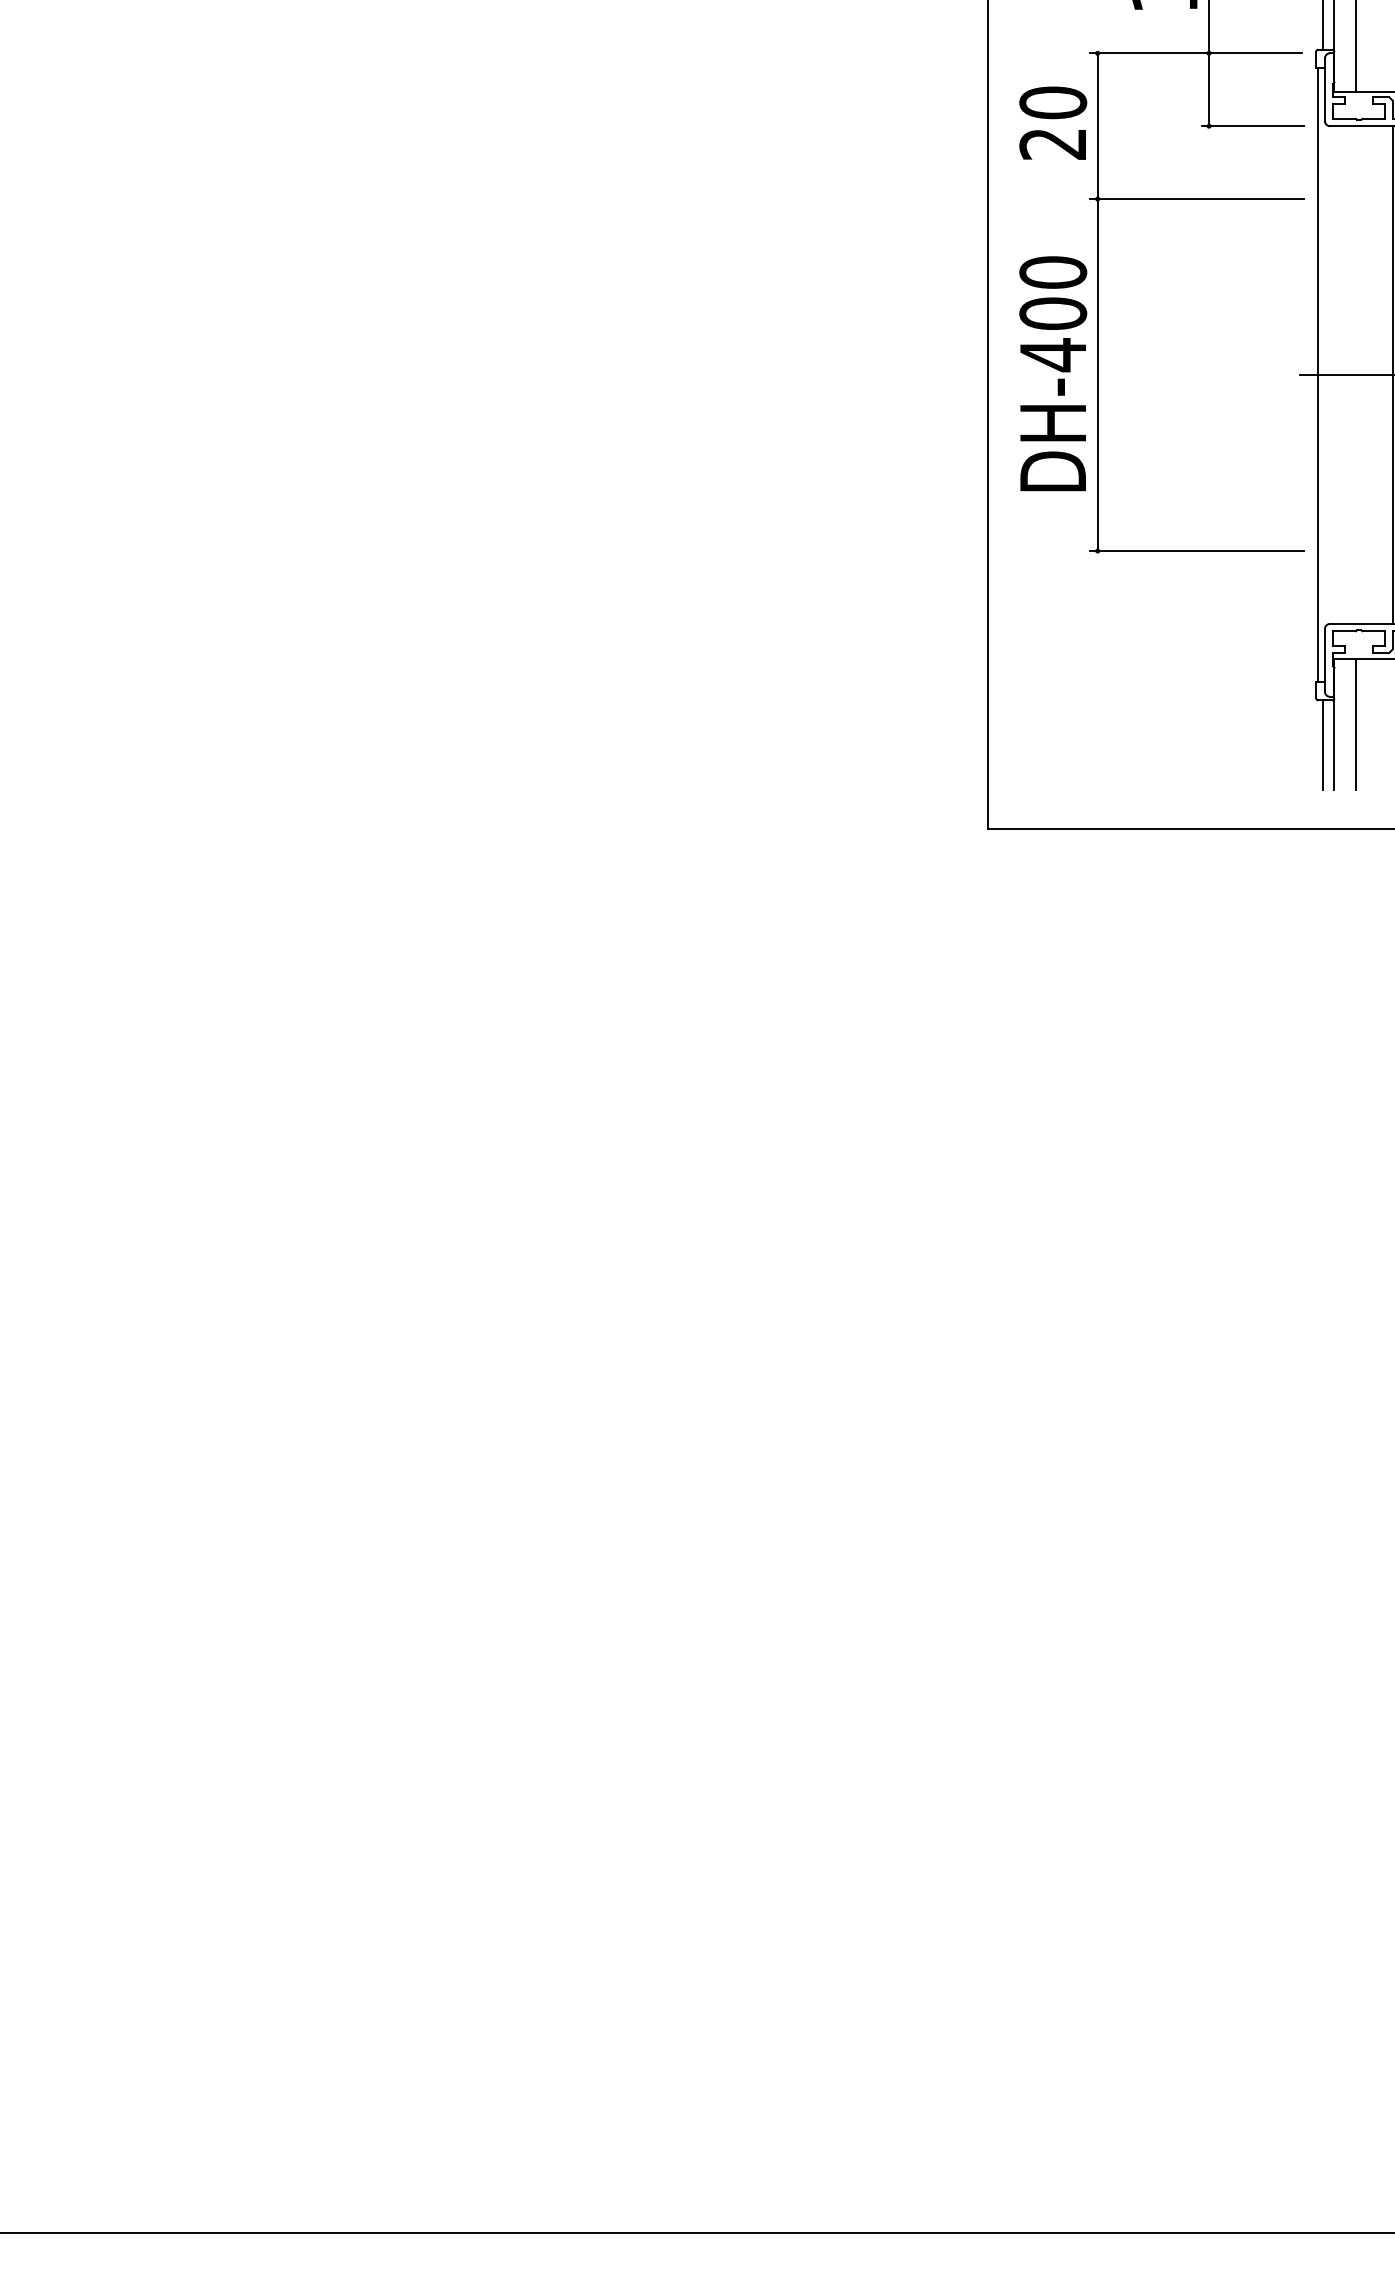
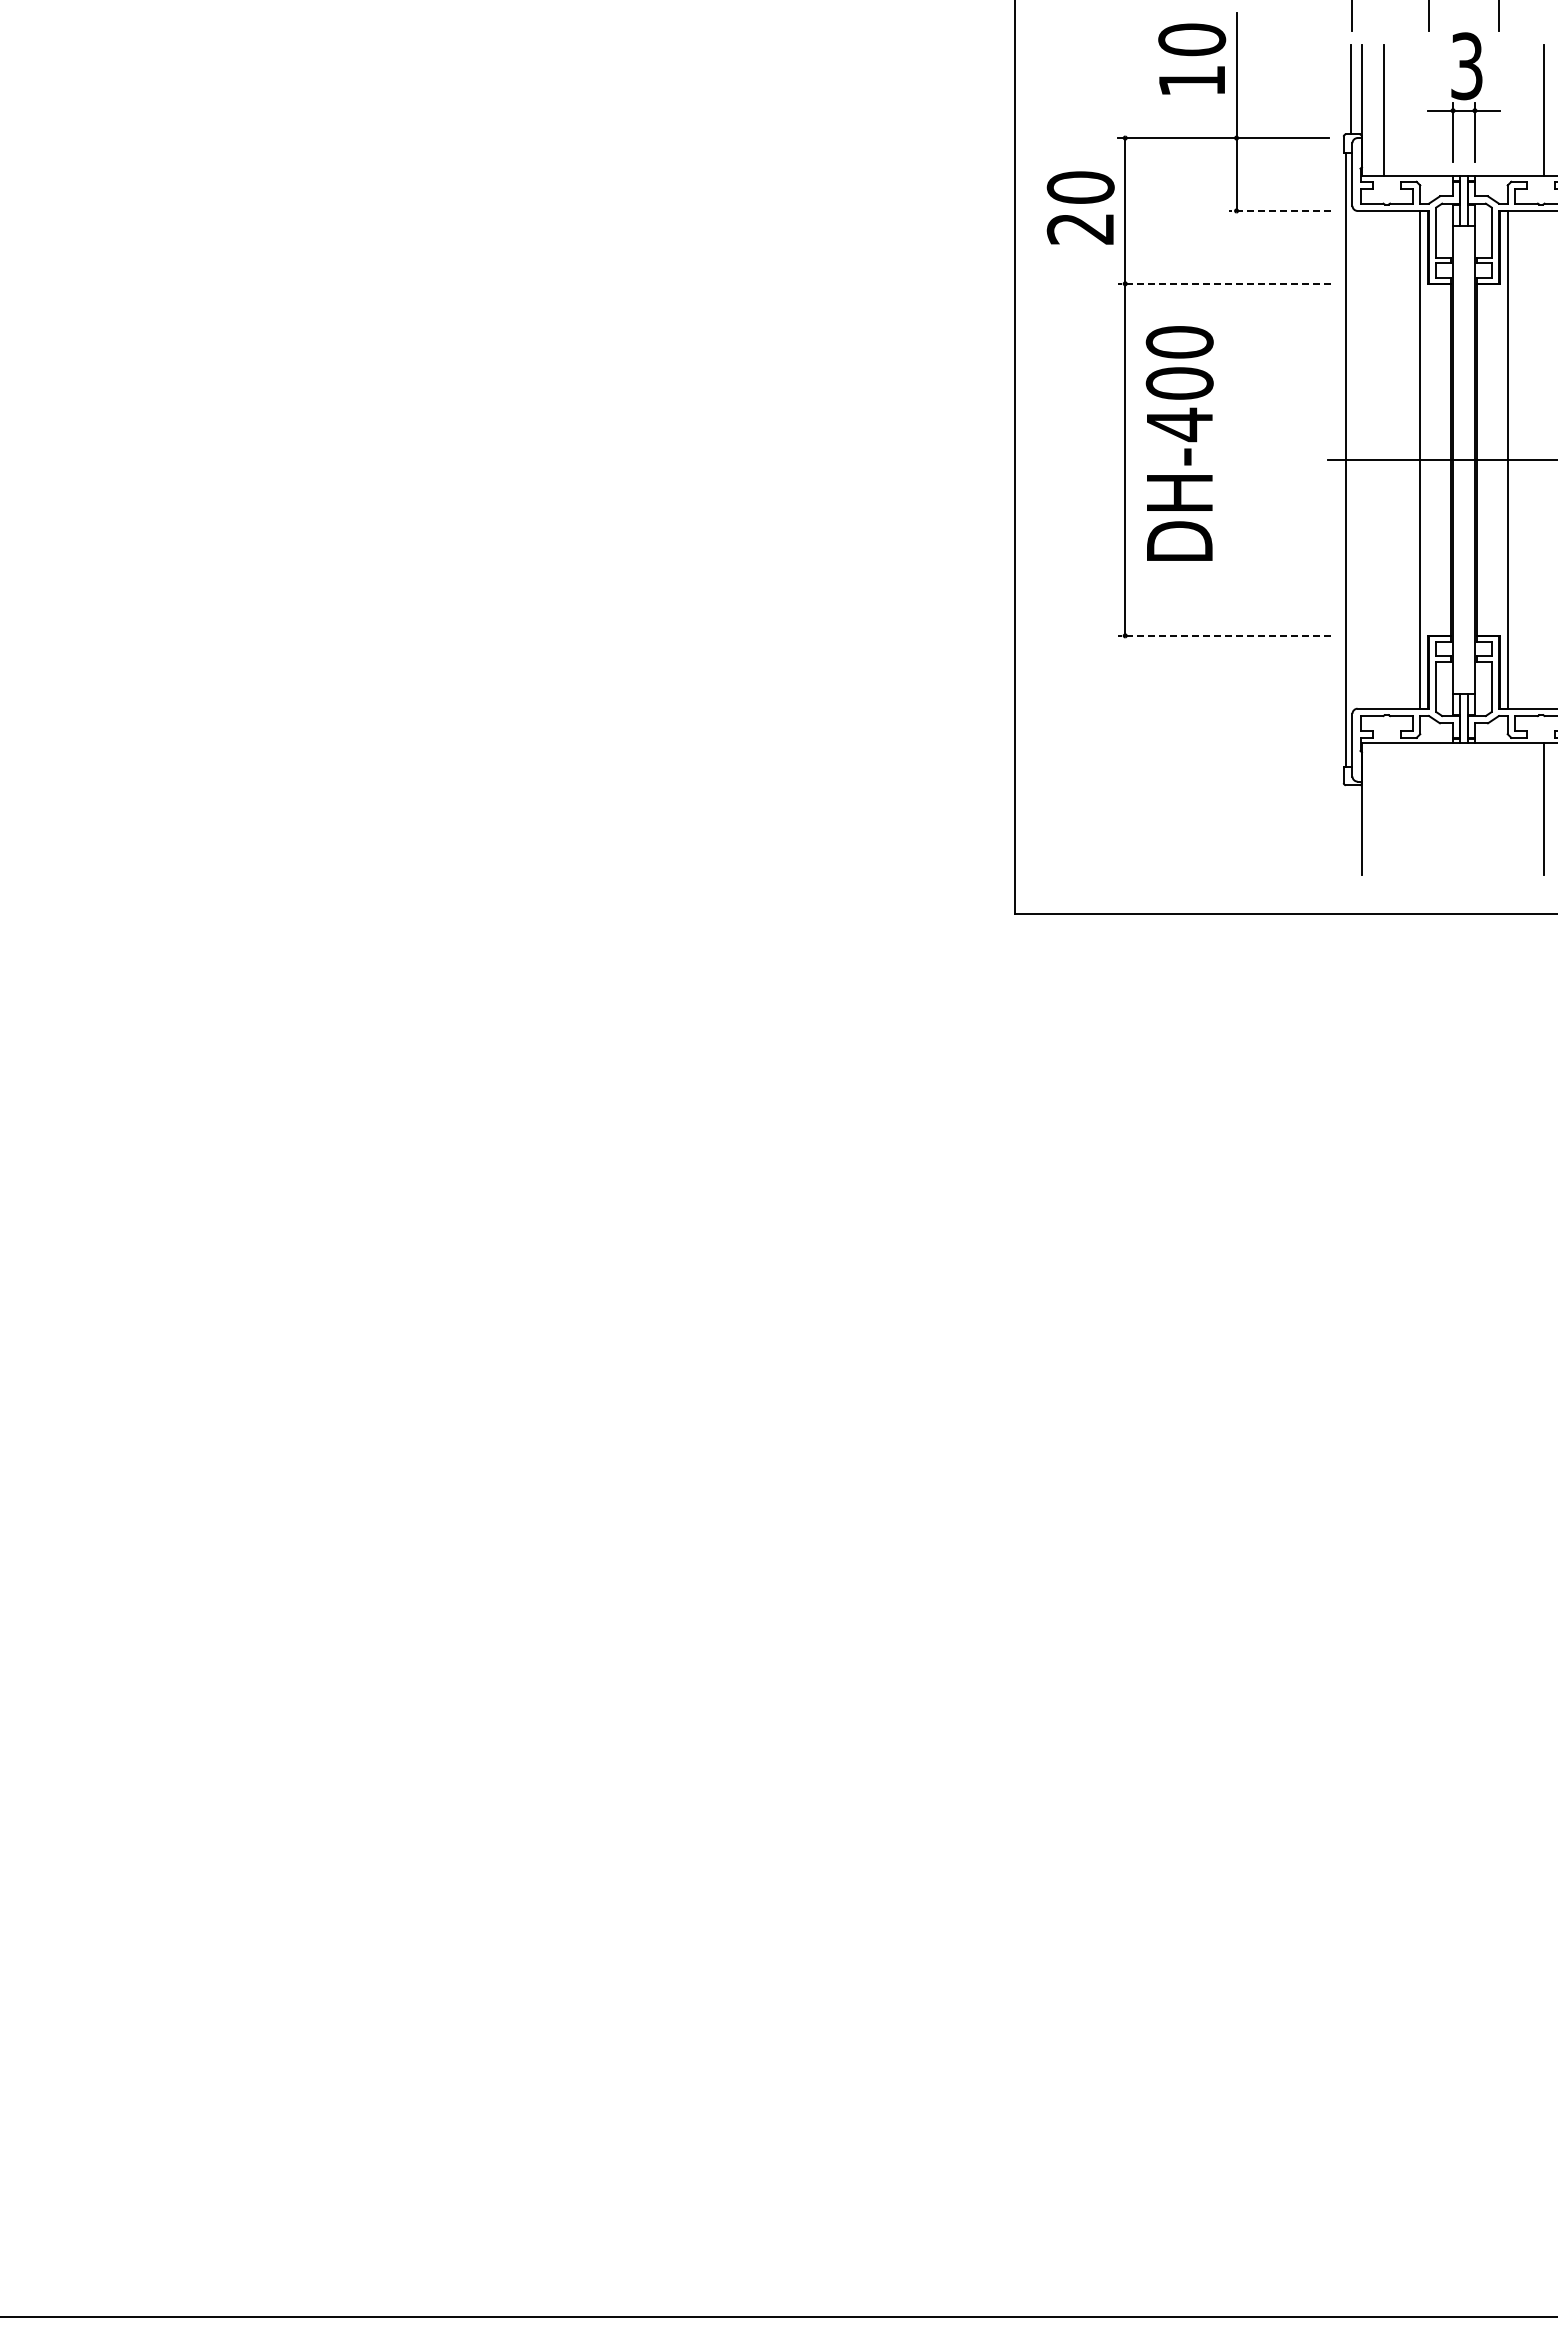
line: (1251, 125) -> (1279, 210), solid -> dashed
line: (1196, 198) -> (1224, 283), solid -> dashed
text: (1052, 373) -> (1179, 443), moved
line: (1196, 550) -> (1224, 635), solid -> dashed
line: (1355, 723) -> (1383, 808), removed
line: (1323, 744) -> (1351, 829), removed

